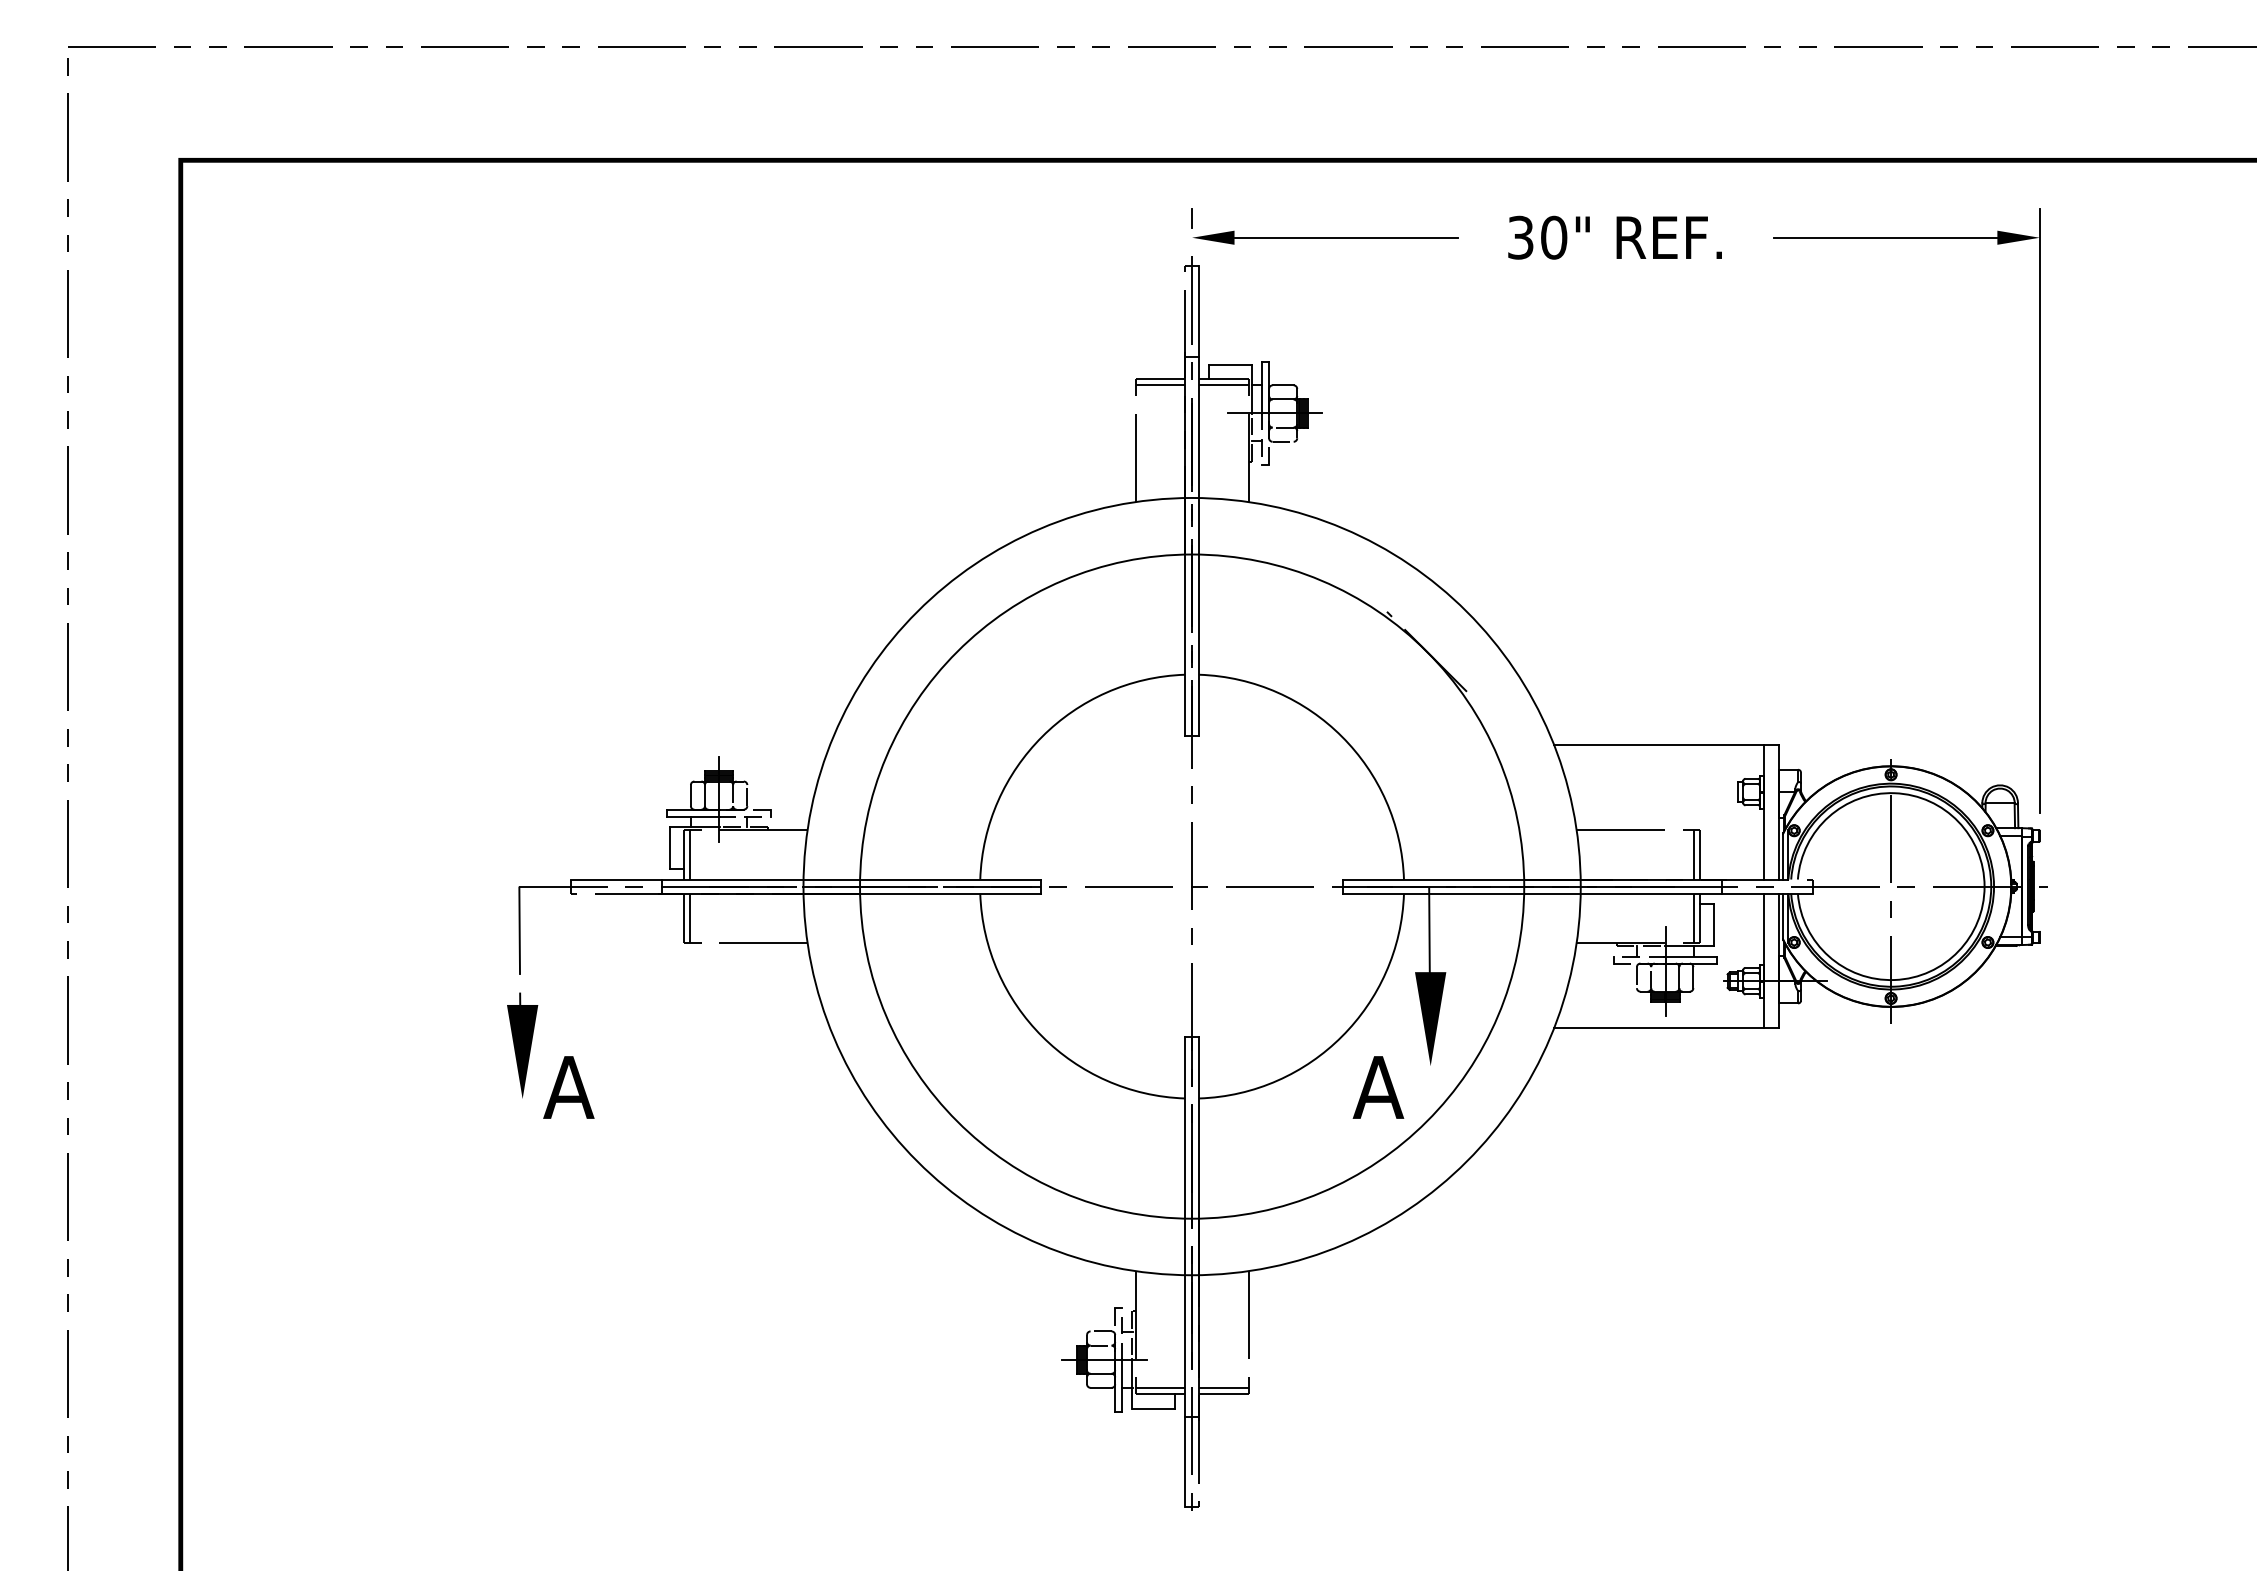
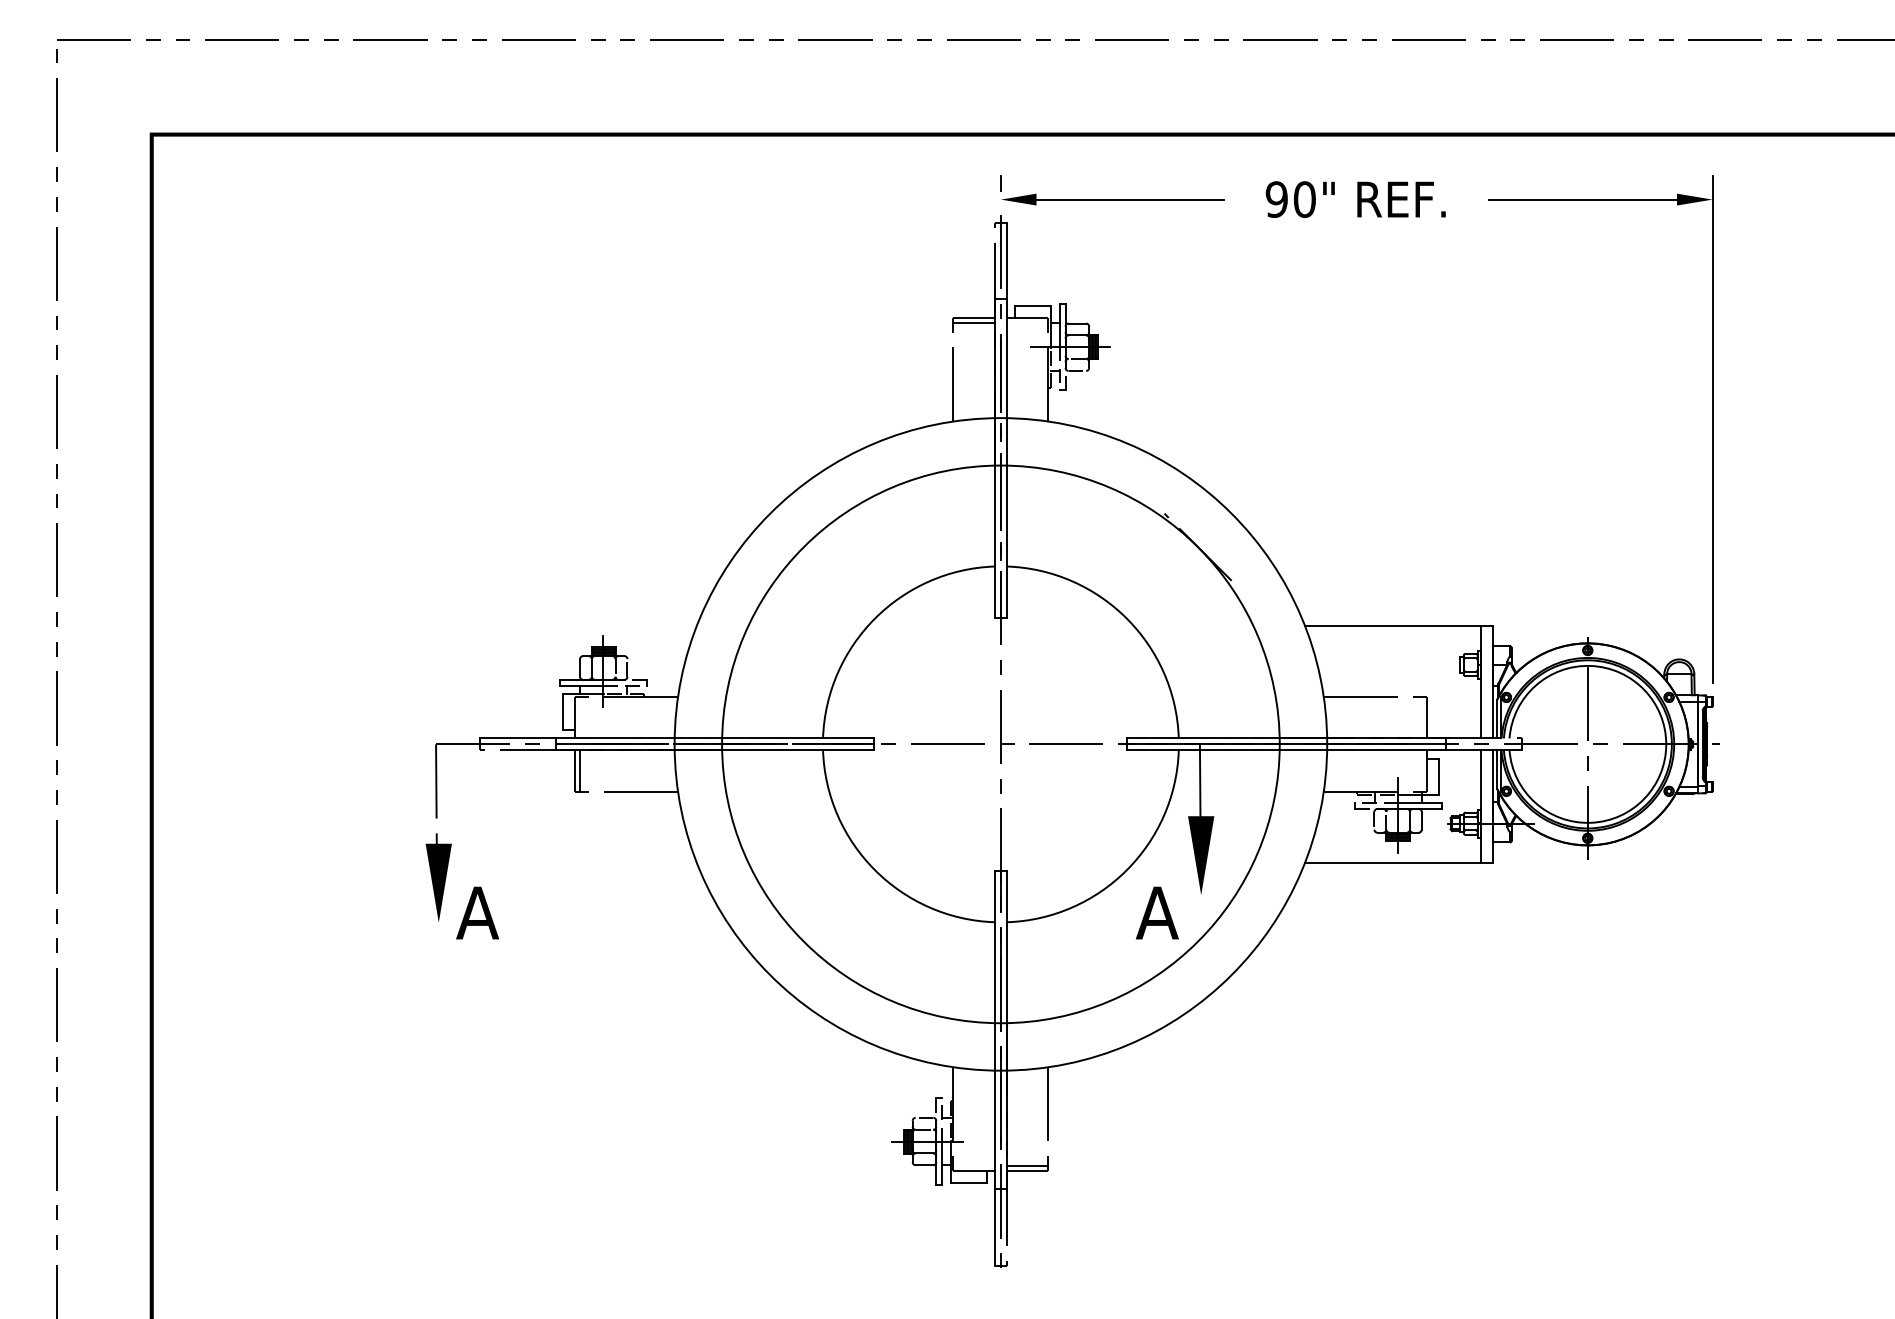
text: (1520, 237) -> (1276, 199), 30" -> 90"
line: (1223, 384) -> (1027, 322), removed
line: (690, 854) -> (579, 717), removed
line: (1693, 854) -> (1421, 717), removed
line: (1693, 918) -> (1421, 771), removed
line: (1160, 1388) -> (974, 1165), removed

